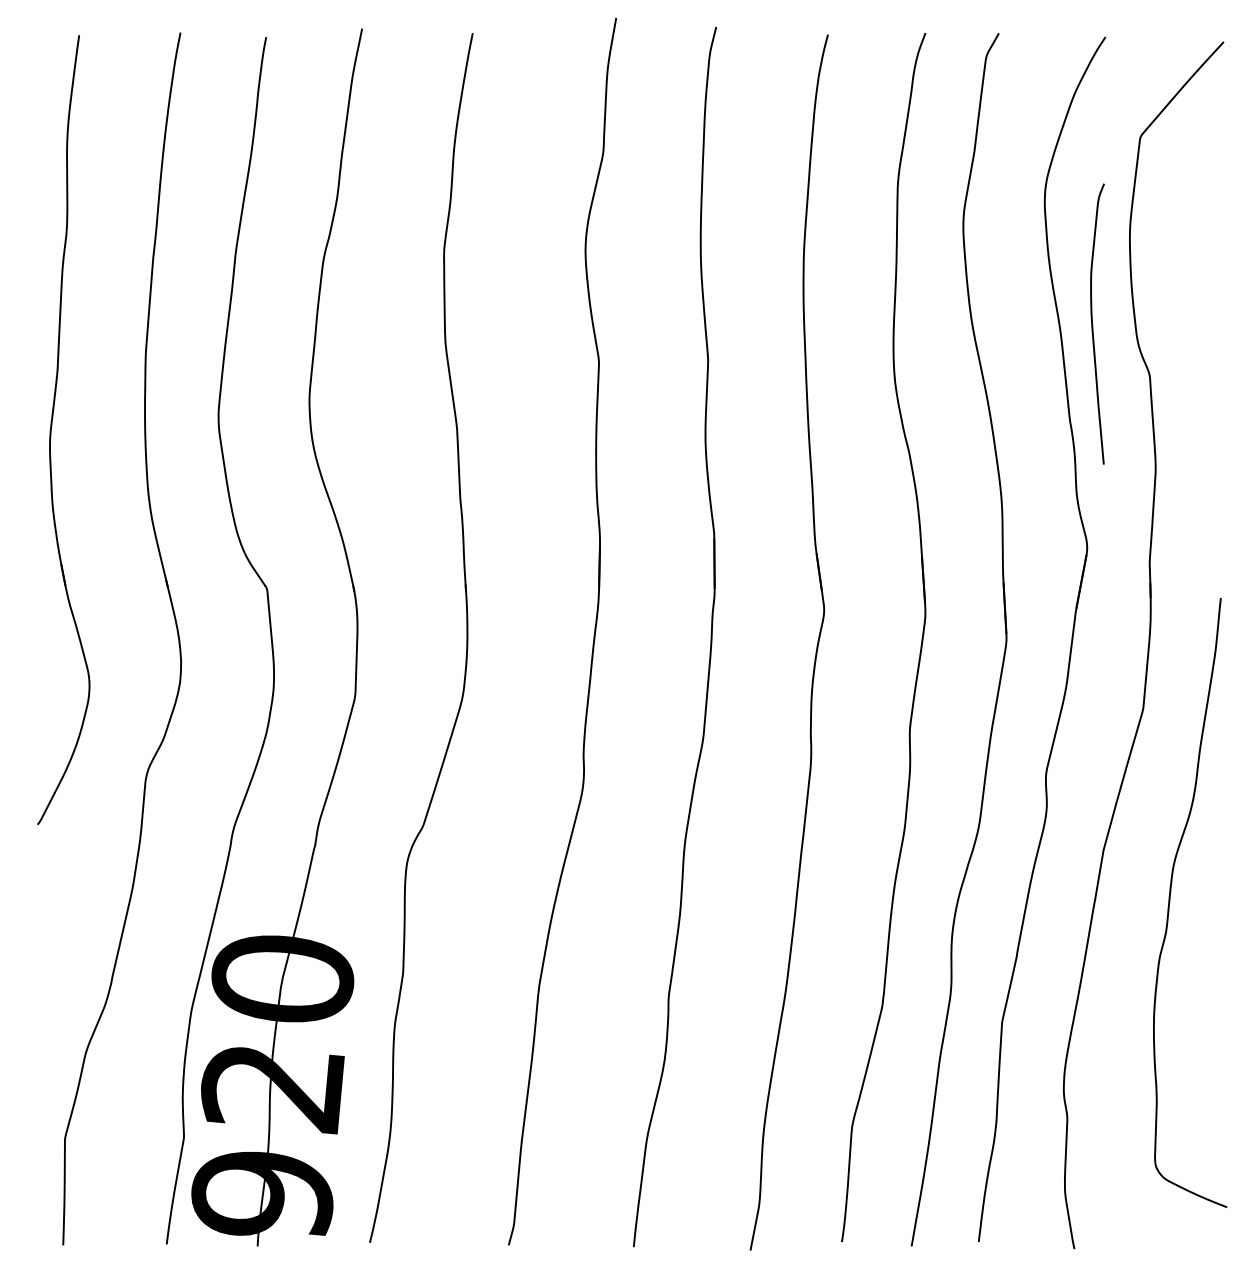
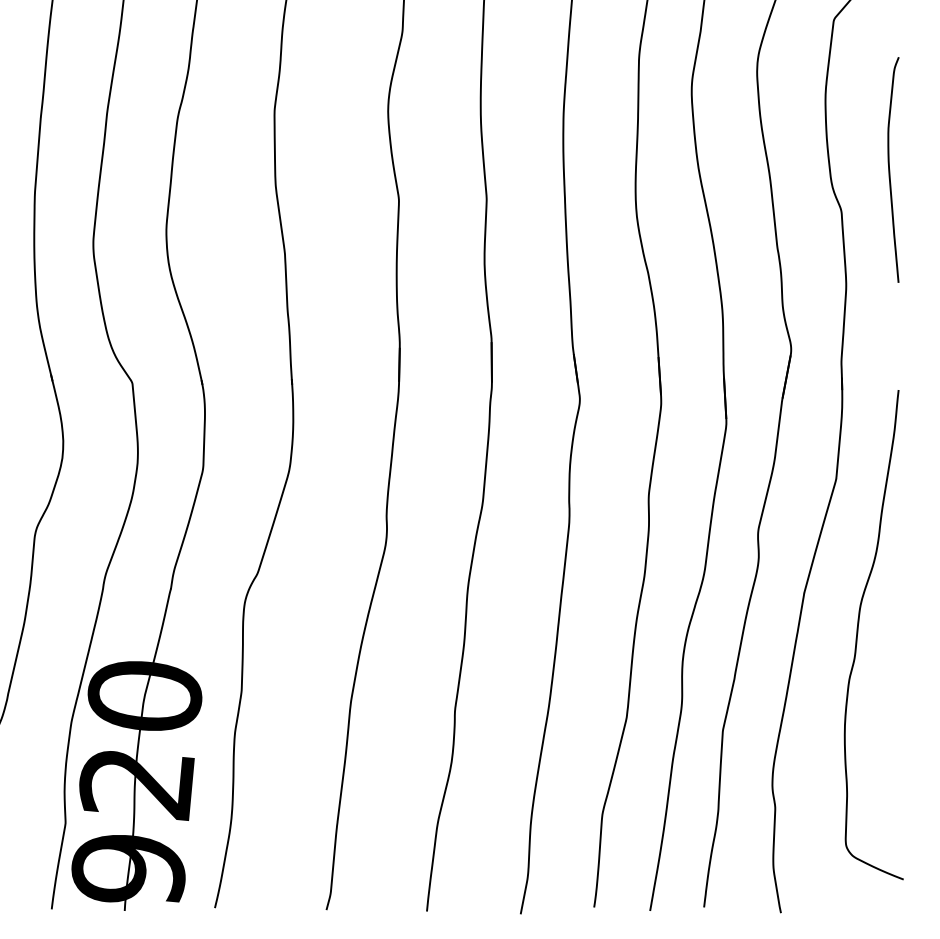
curve: (1093, 324) -> (890, 170), moved

